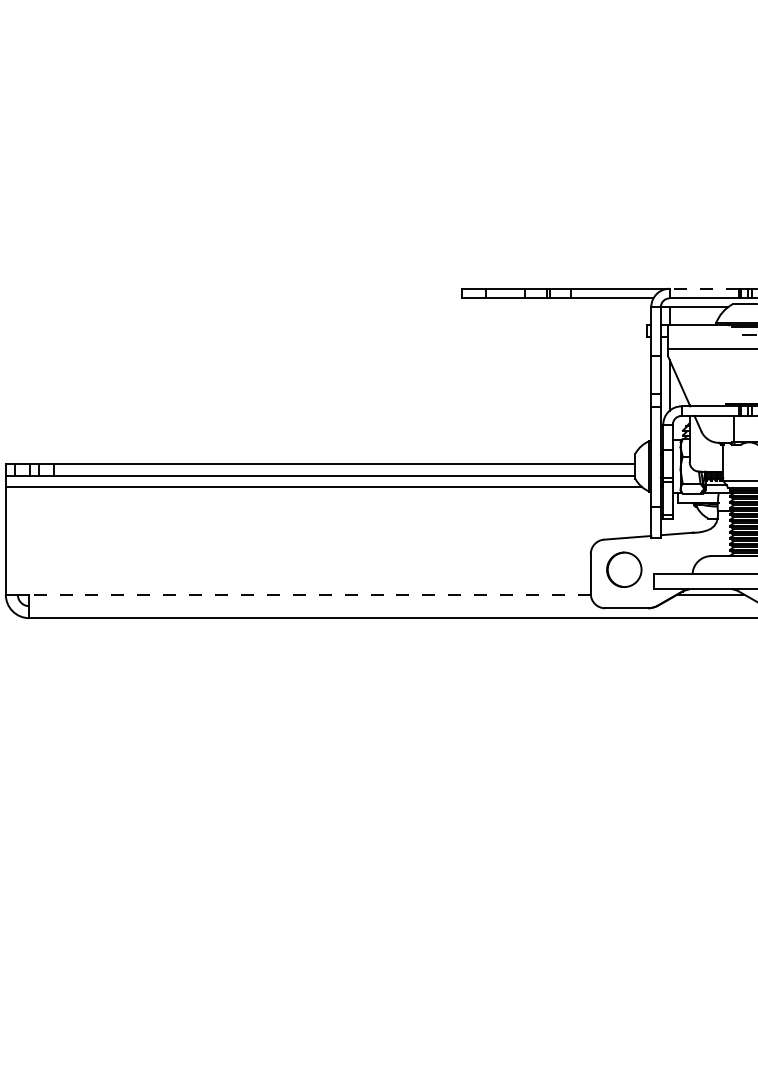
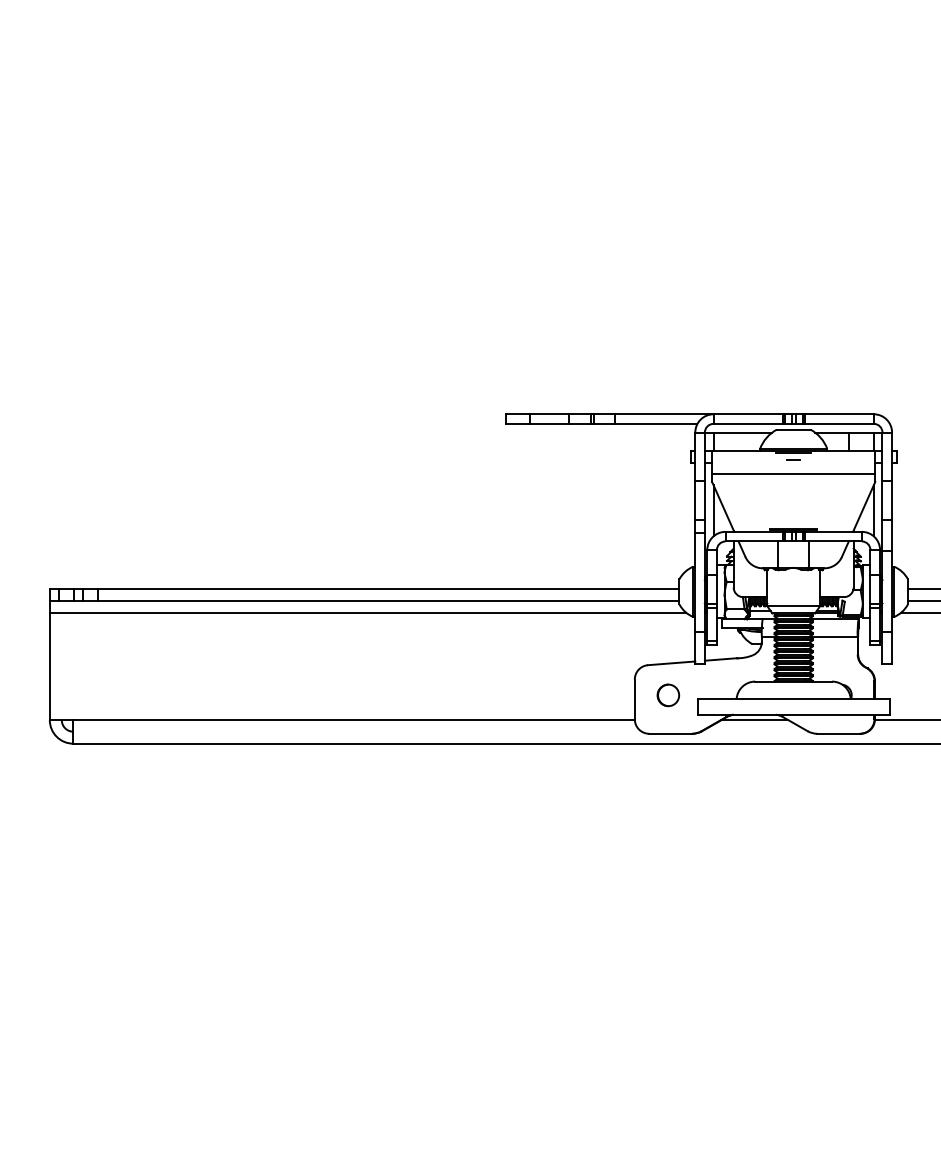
line: (704, 289) -> (748, 414), dashed -> solid
part: (624, 570) -> (668, 695), size x0.62
line: (310, 595) -> (354, 720), dashed -> solid

